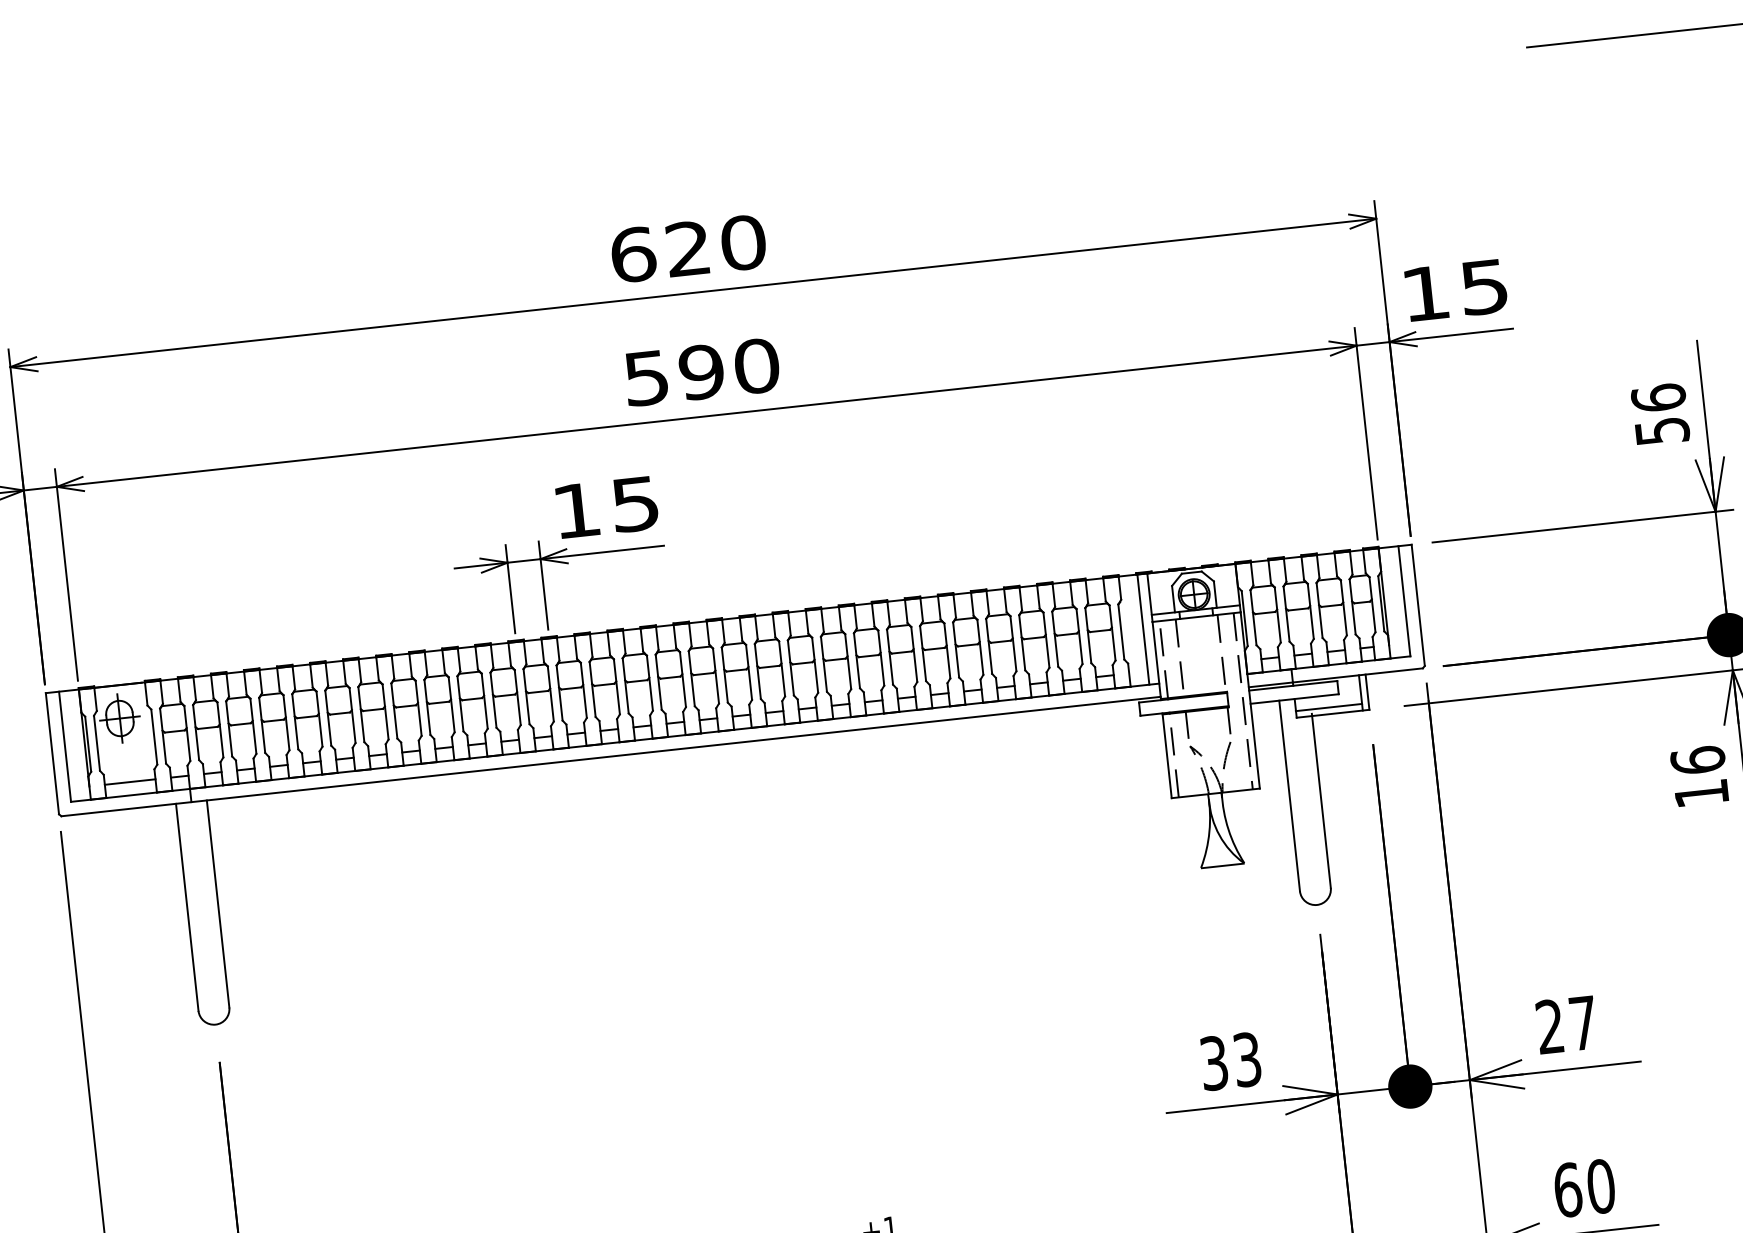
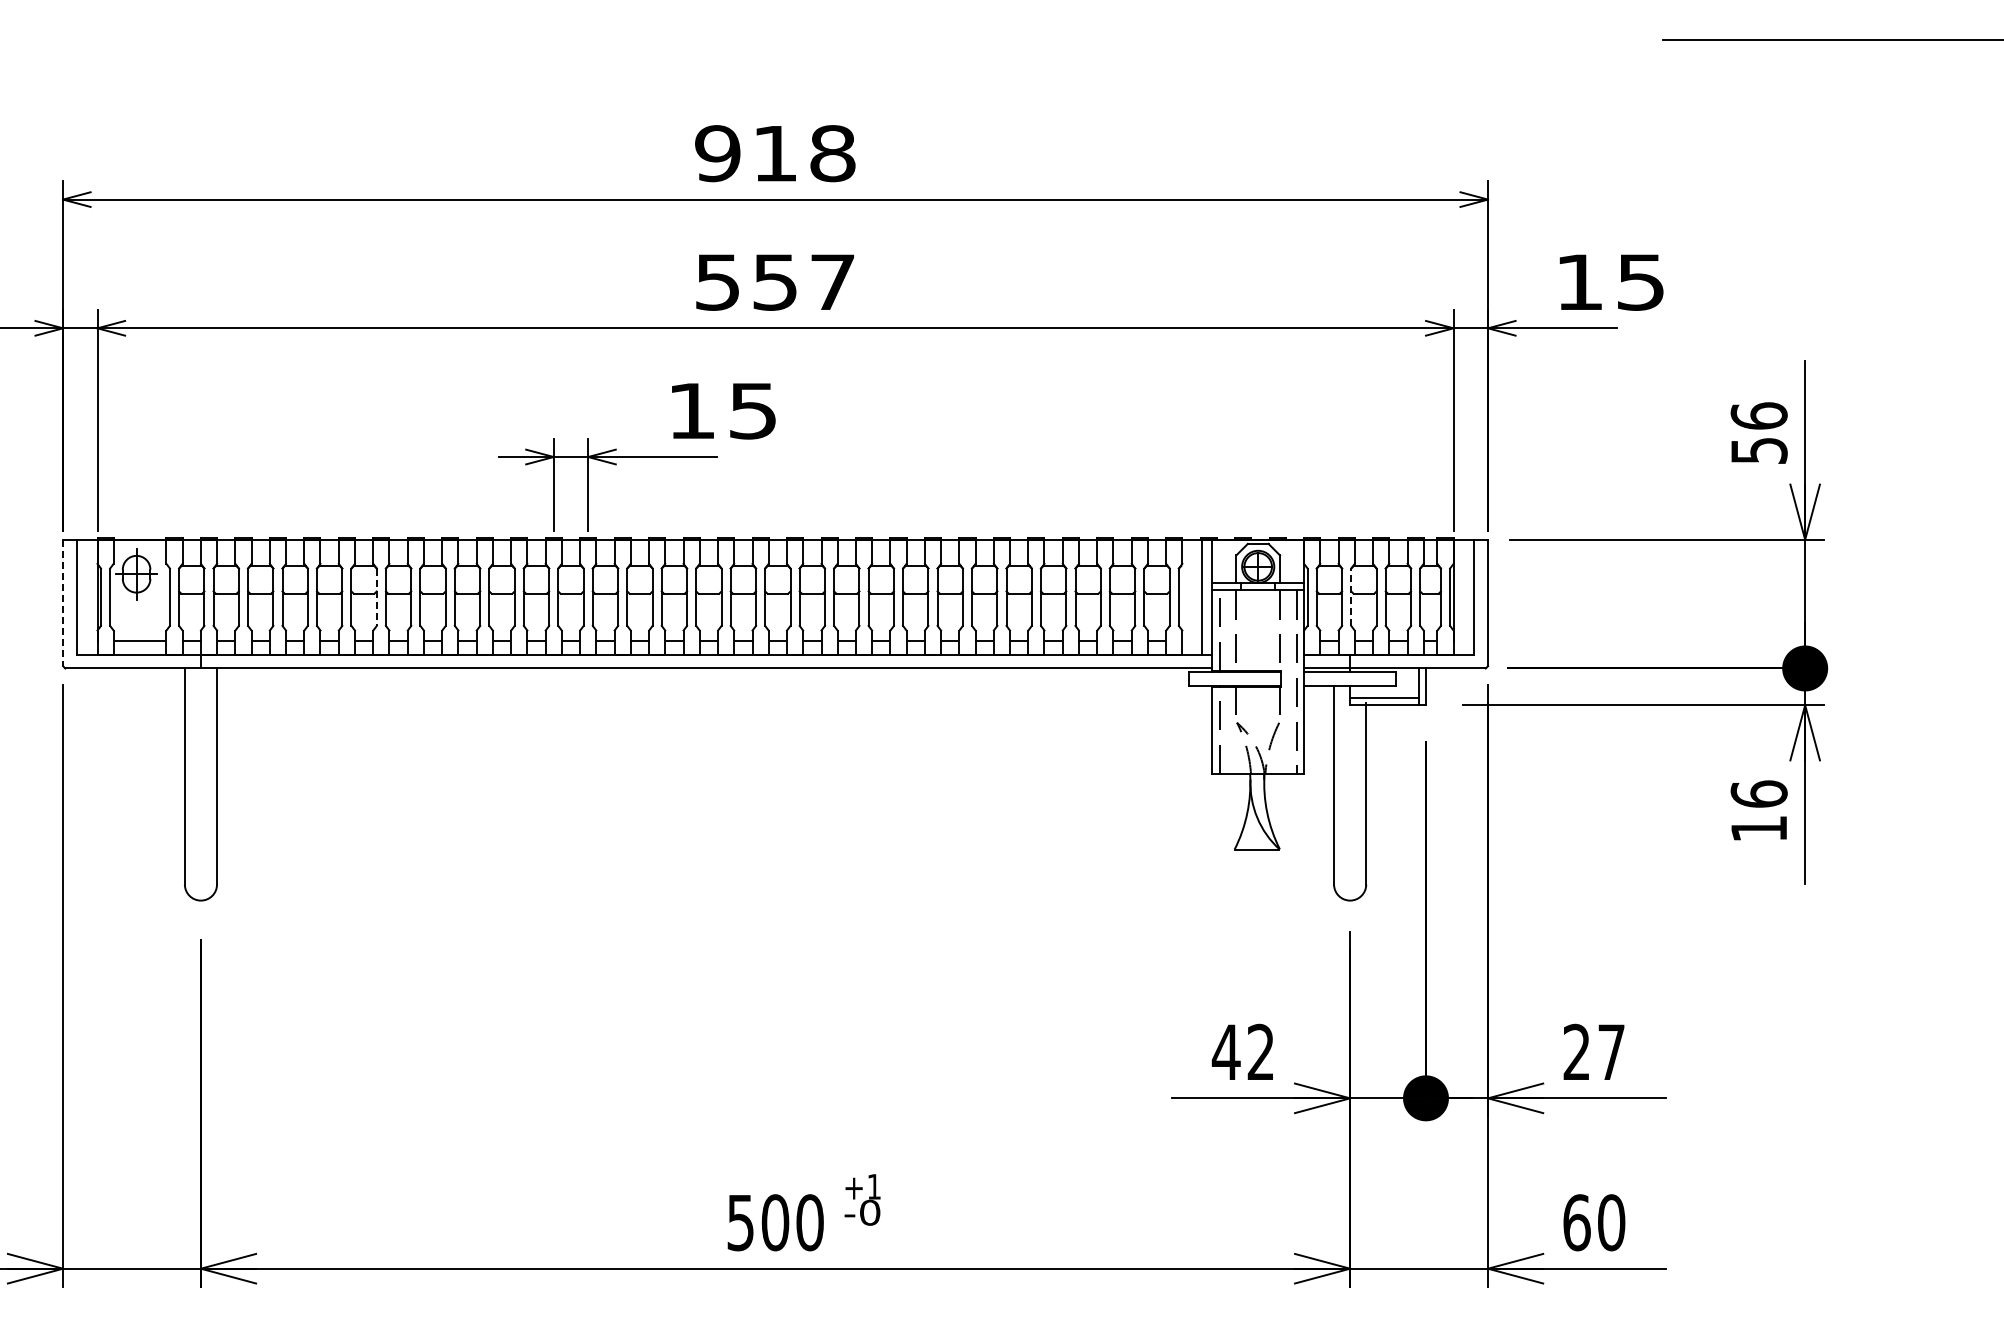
text: (688, 248) -> (775, 153), 620 -> 918
text: (1456, 290) -> (1611, 282), moved
text: (728, 368) -> (803, 281), 590 -> 557
text: (607, 507) -> (723, 411), moved
line: (1286, 614) -> (1351, 597), solid -> dashed
line: (352, 715) -> (376, 597), solid -> dashed
line: (52, 754) -> (63, 603), solid -> dashed
text: (1229, 1060) -> (1242, 1051), 33 -> 42

